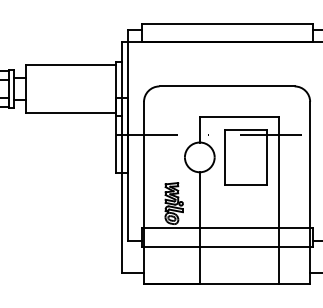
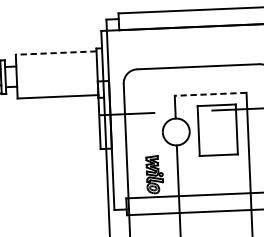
line: (70, 64) -> (55, 52), solid -> dashed
line: (239, 117) -> (210, 94), solid -> dashed

